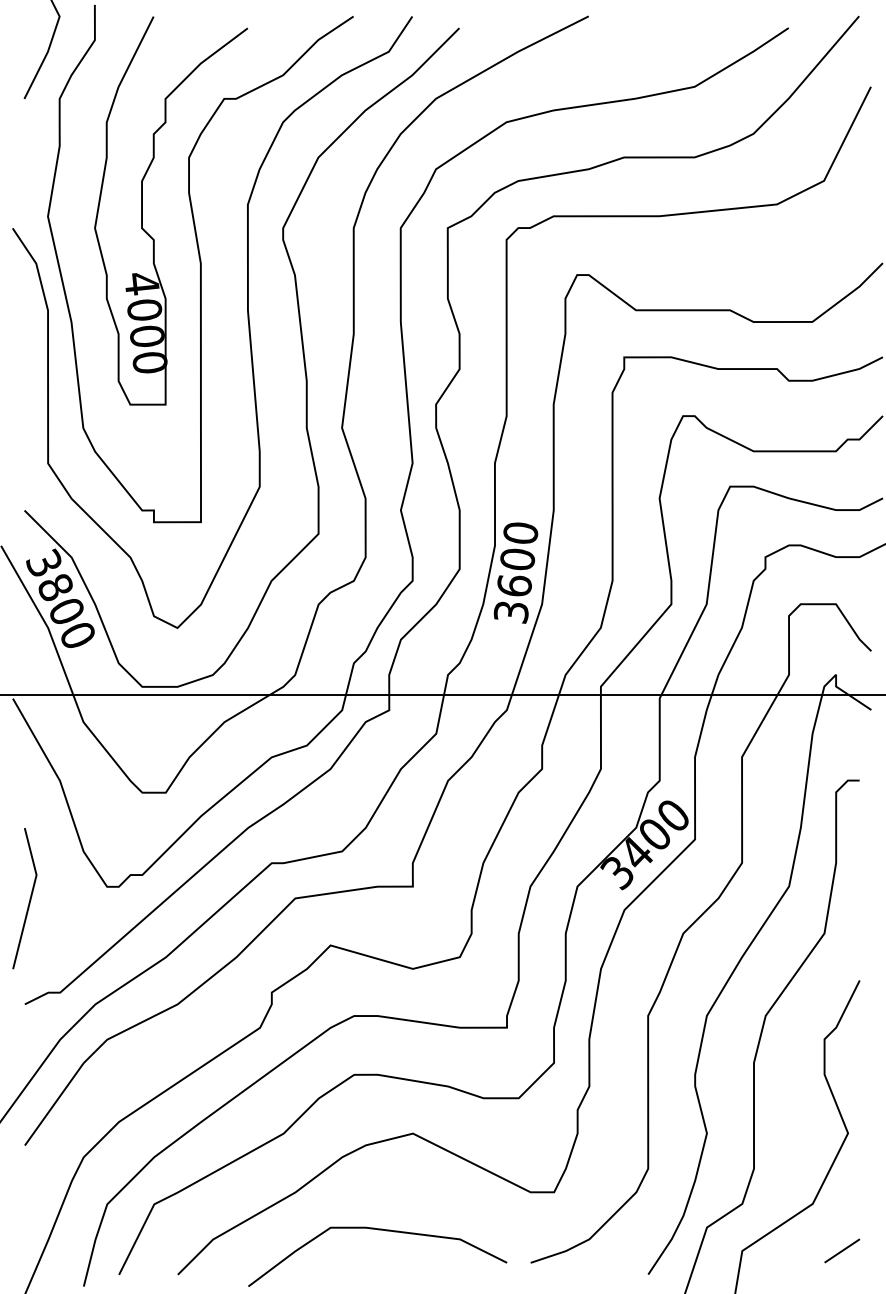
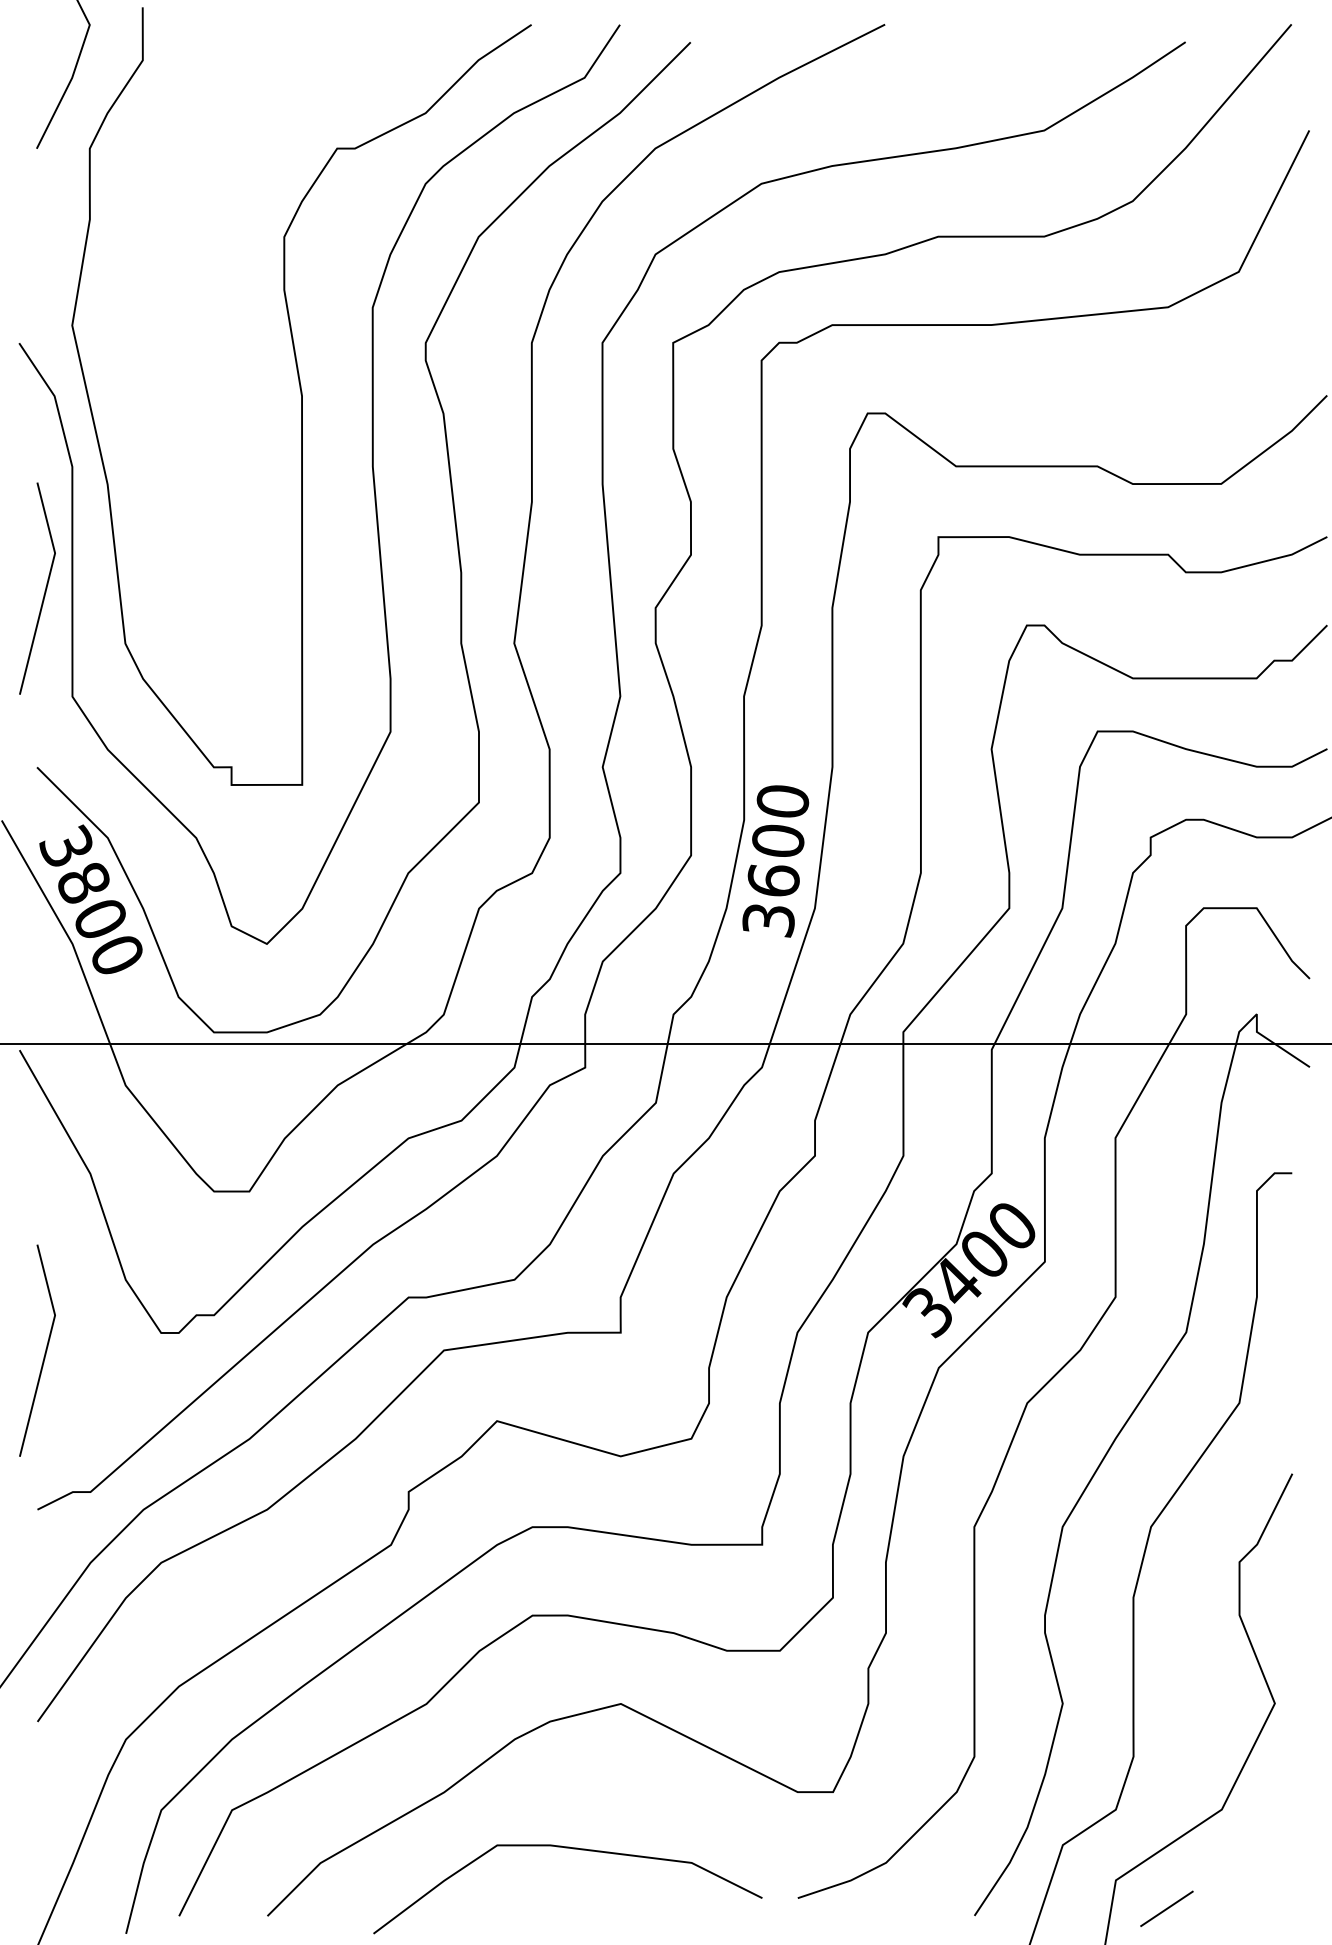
part: (142, 210) -> (214, 316), removed
line: (29, 391) -> (44, 588), added
line: (842, 1250) -> (1167, 1908), moved

